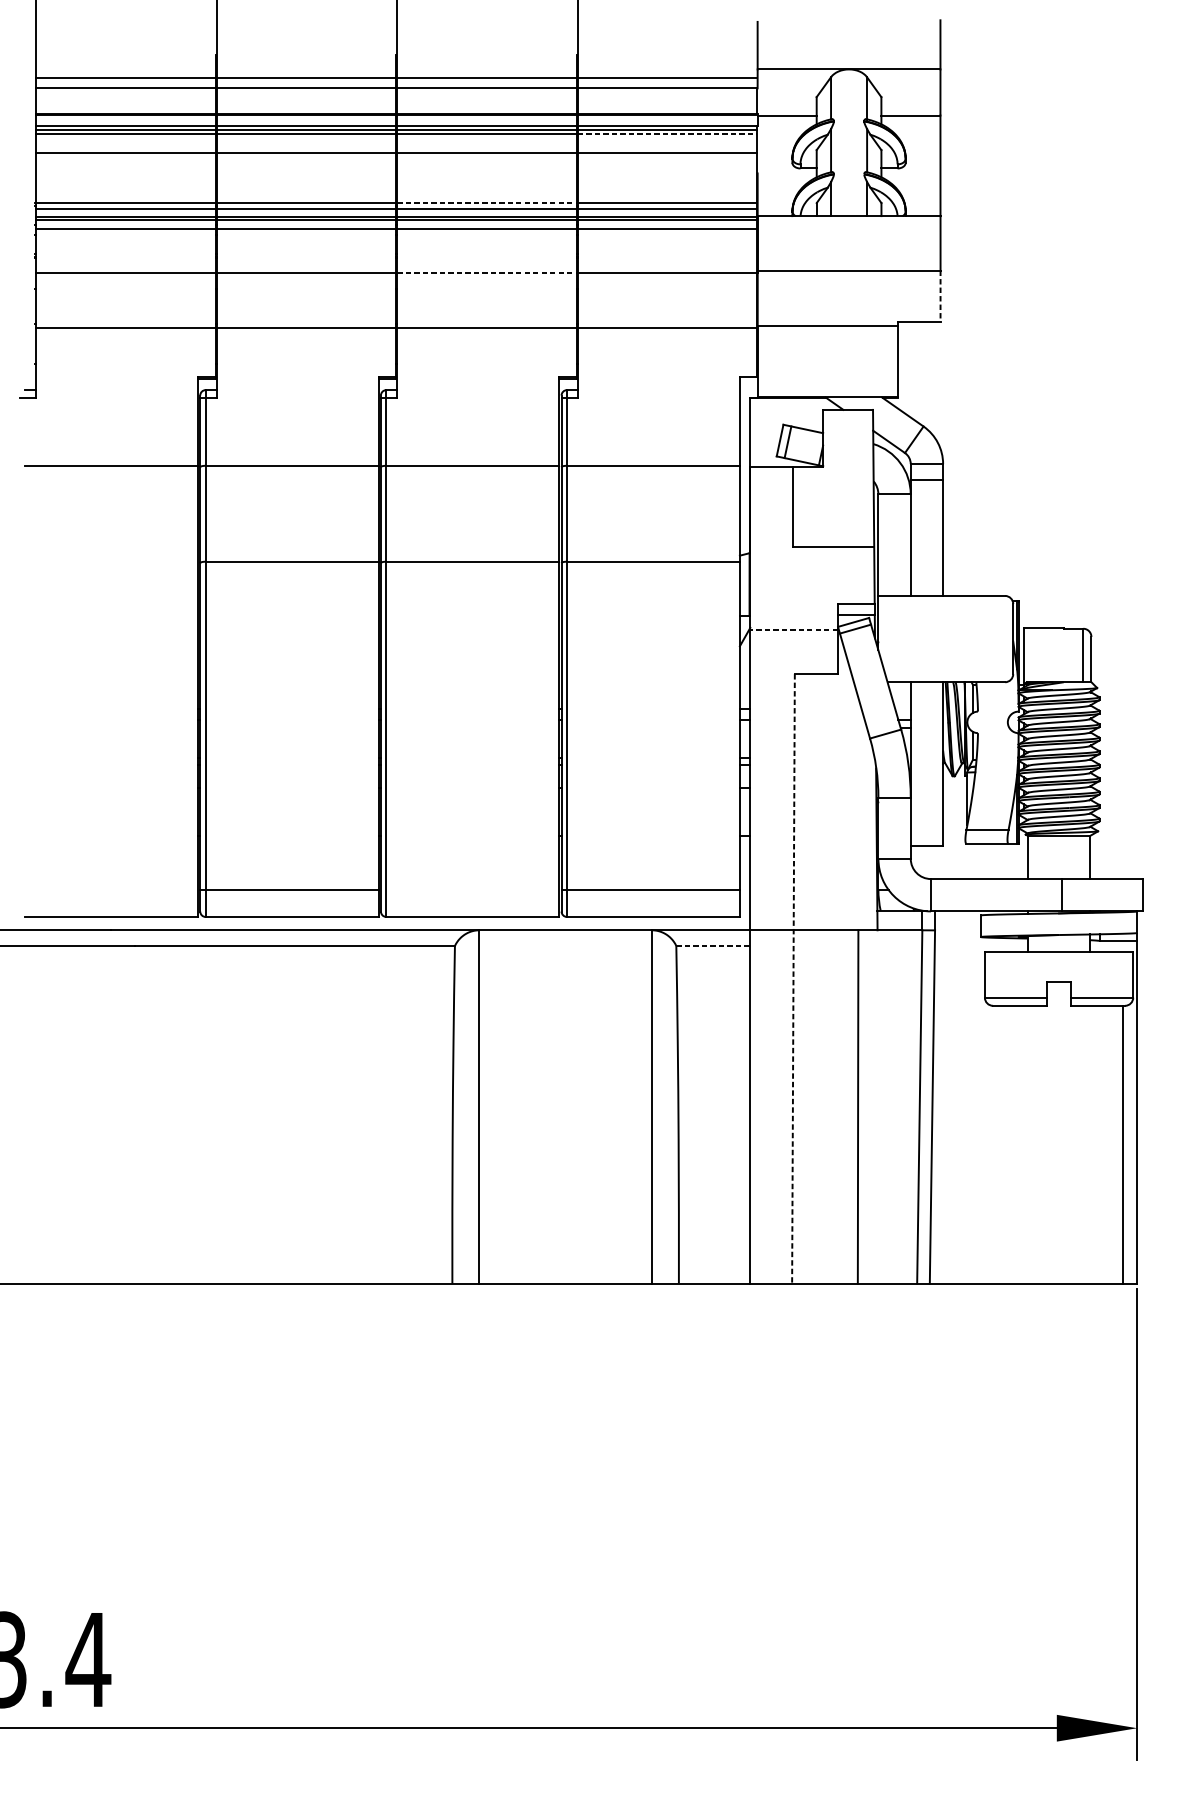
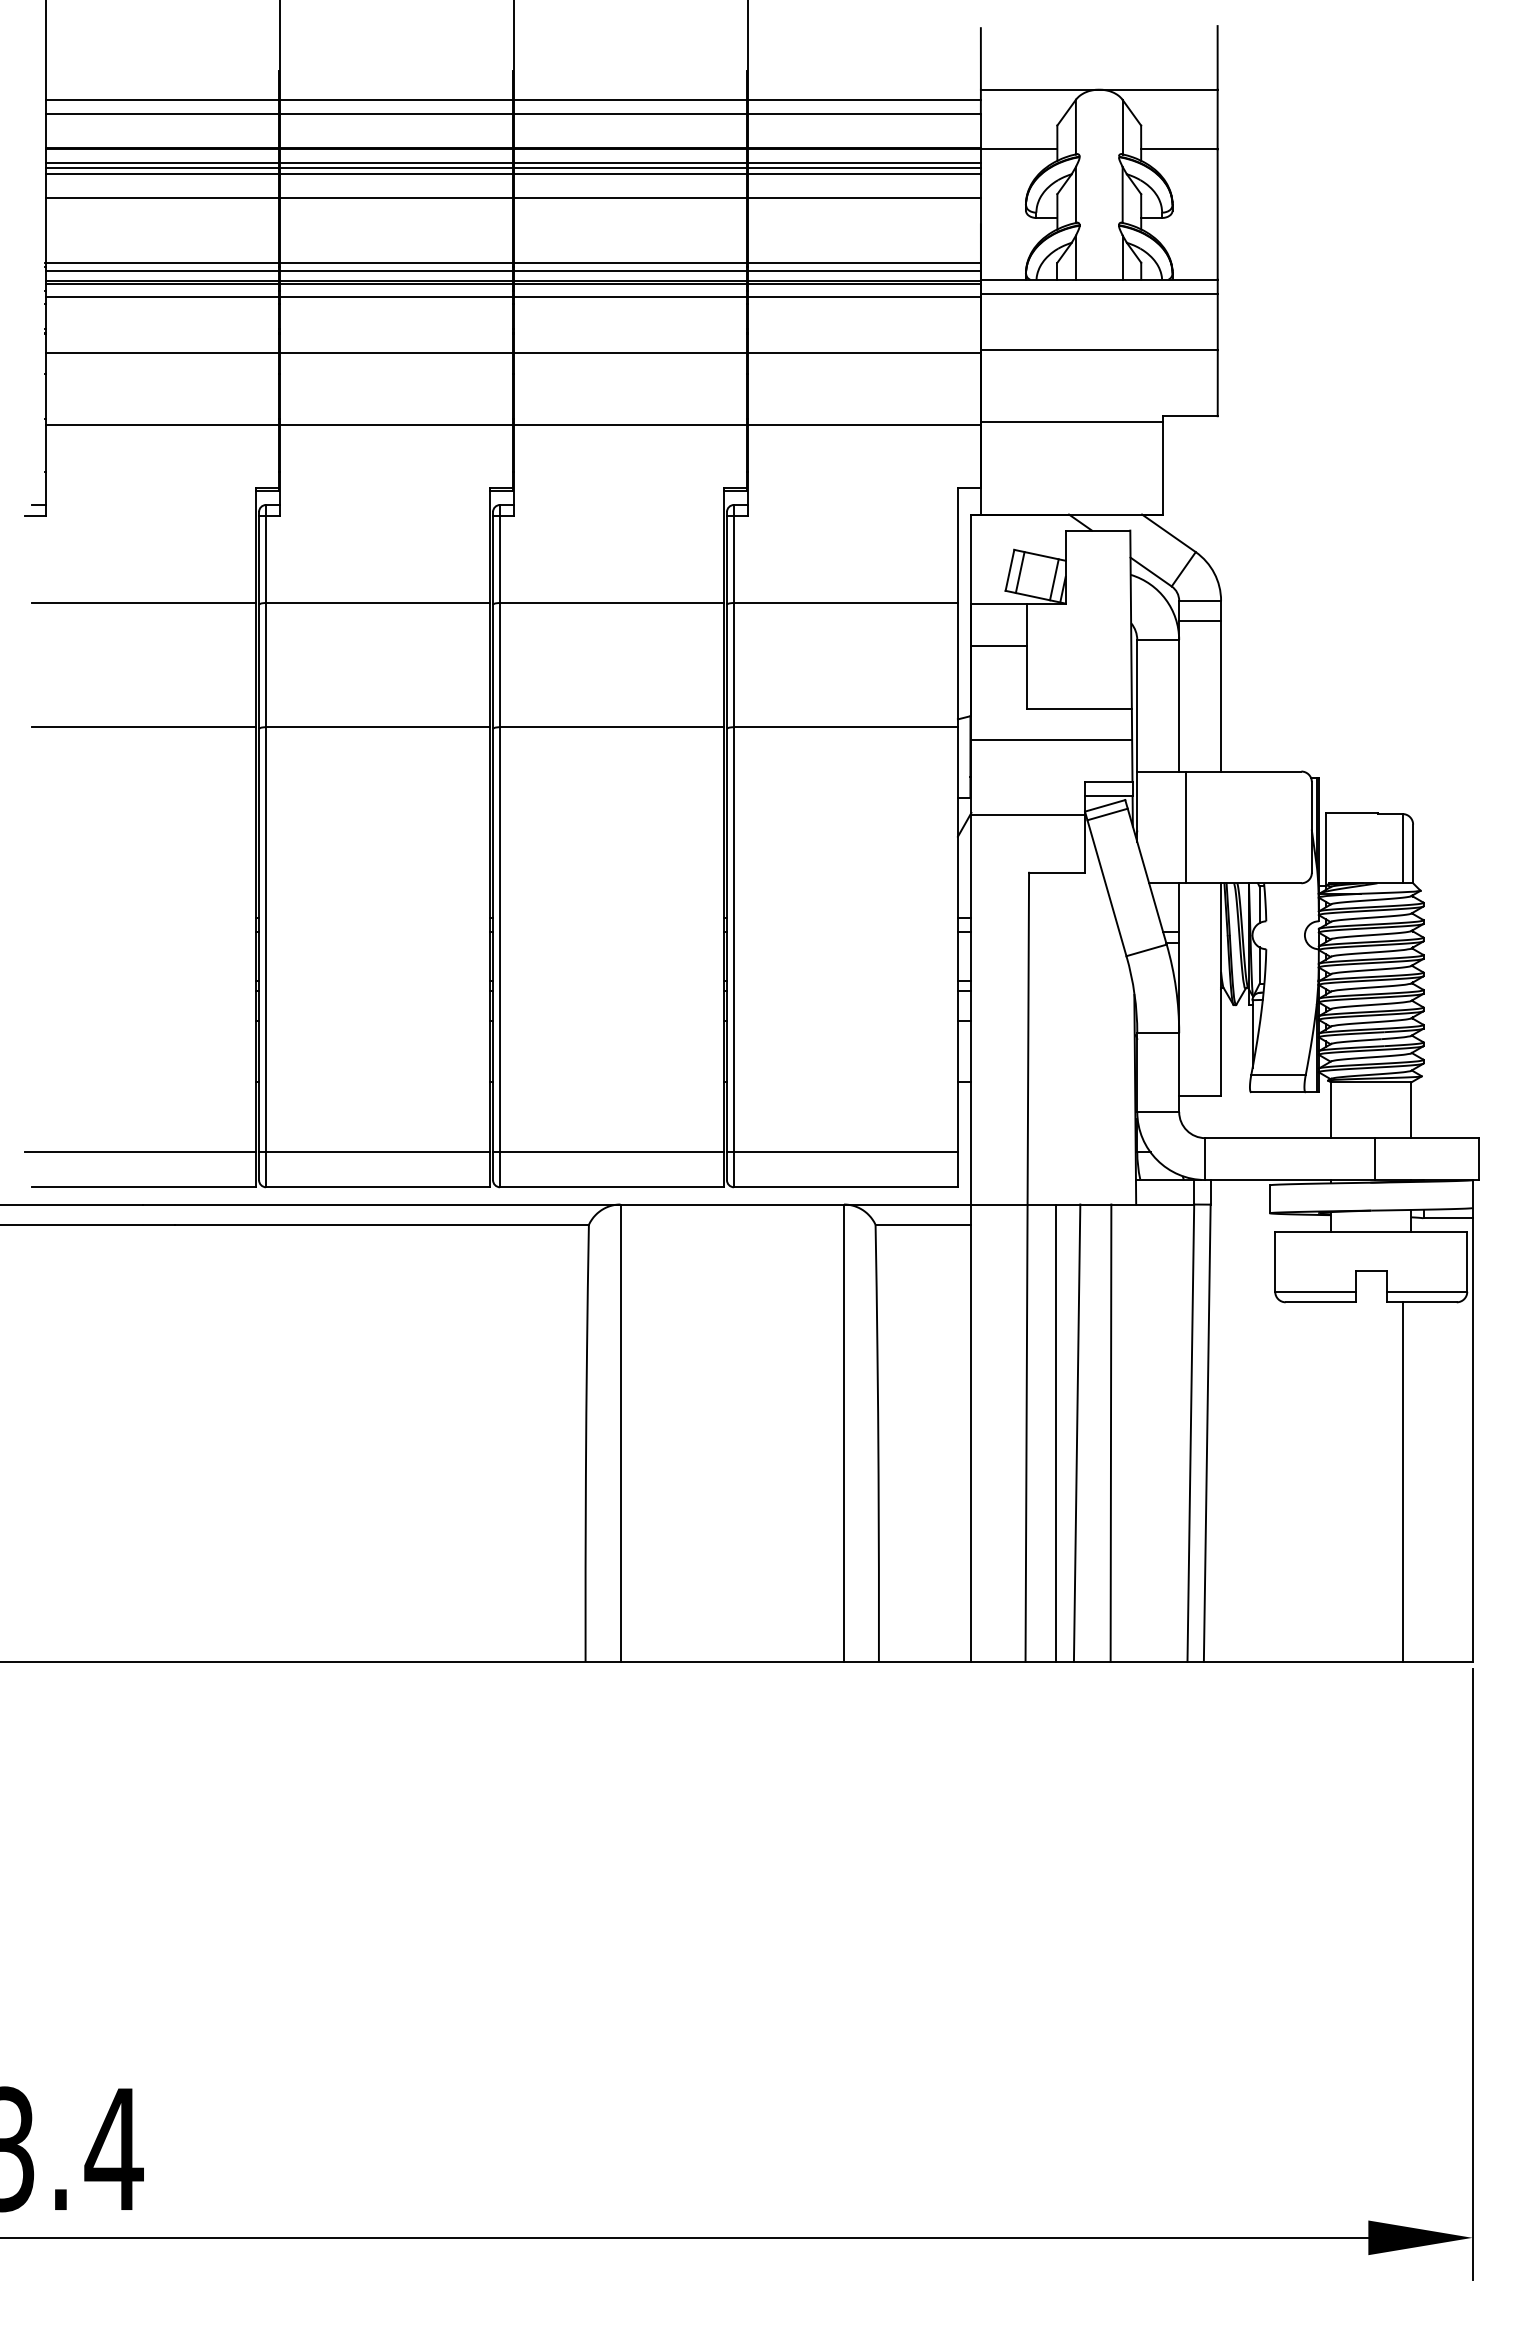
line: (667, 134) -> (864, 173), dashed -> solid
line: (487, 202) -> (630, 262), dashed -> solid
line: (849, 227) -> (1099, 294), added
line: (487, 273) -> (630, 353), dashed -> solid
line: (940, 296) -> (1217, 383), dashed -> solid
line: (814, 447) -> (1054, 579), added
line: (772, 498) -> (999, 645), added
line: (111, 561) -> (144, 727), added
line: (812, 571) -> (1051, 740), added
line: (794, 629) -> (1028, 815), dashed -> solid
line: (916, 639) -> (1186, 827), added
line: (108, 890) -> (140, 1152), added
line: (470, 890) -> (608, 1152), added
line: (713, 945) -> (923, 1224), dashed -> solid
line: (793, 978) -> (1027, 1267), dashed -> solid
line: (815, 1106) -> (1055, 1432), added
line: (831, 1106) -> (1076, 1432), added
line: (1123, 1144) -> (1402, 1481), moved

